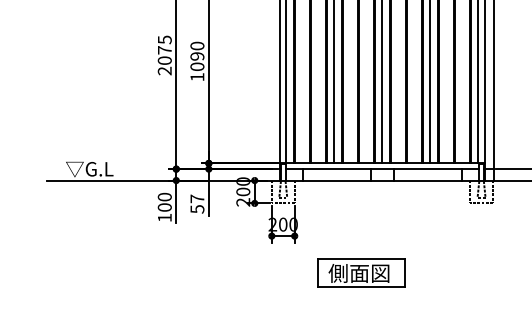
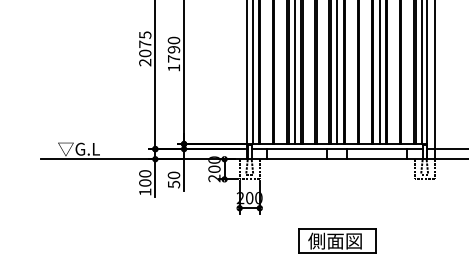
text: (197, 66) -> (174, 58), 1090 -> 1790
text: (197, 198) -> (174, 175), 57 -> 50
part: (361, 272) -> (337, 240), moved

